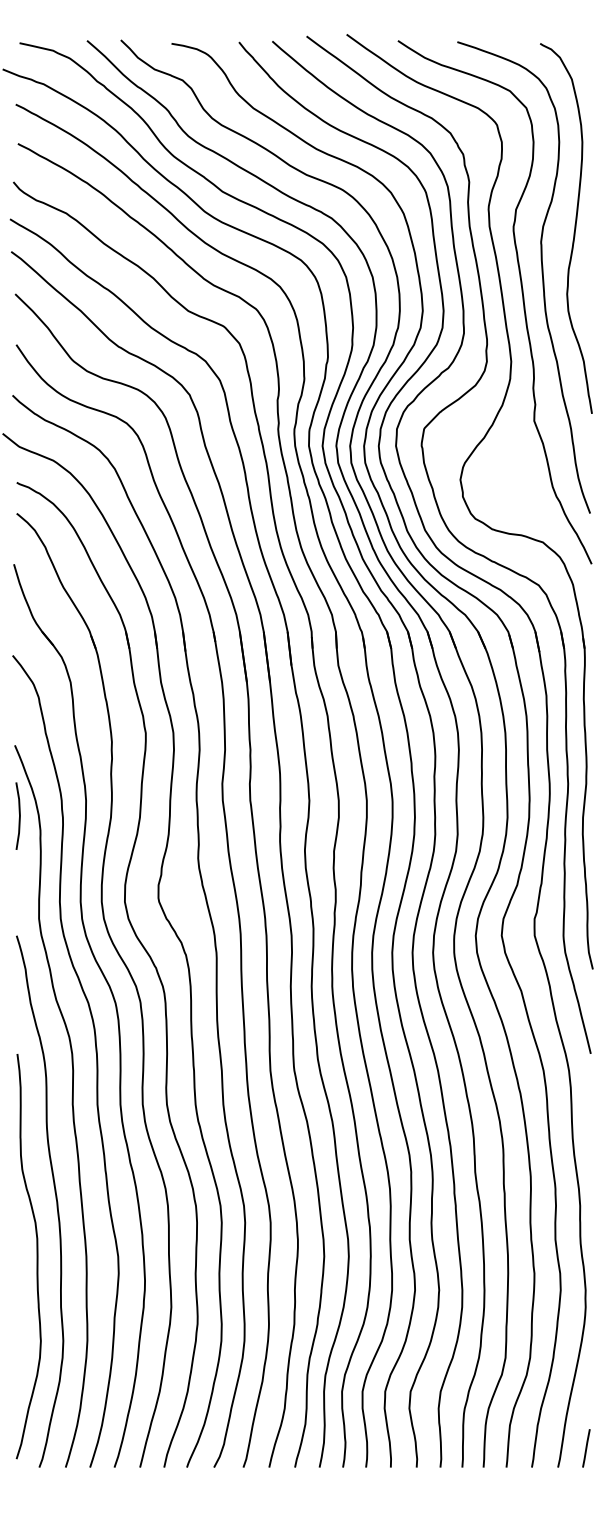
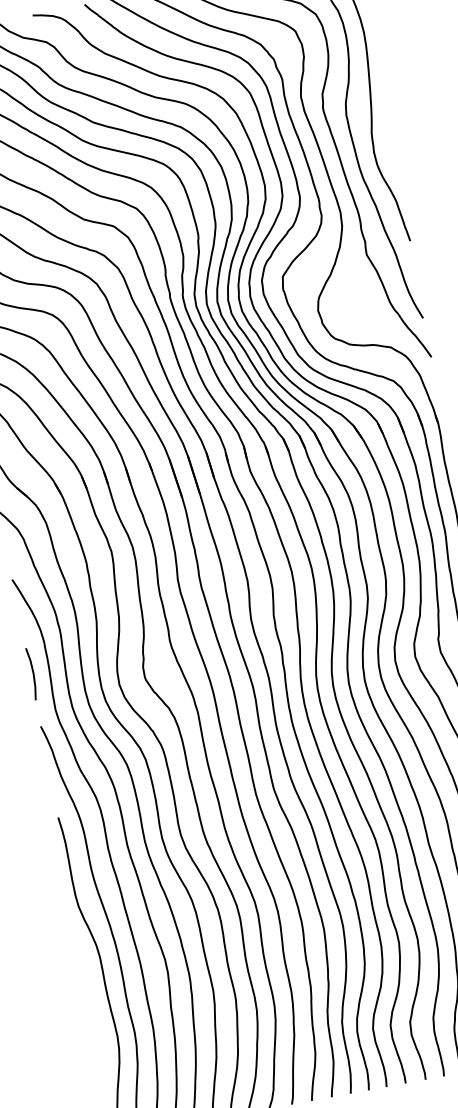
line: (19, 815) -> (33, 673), moved

